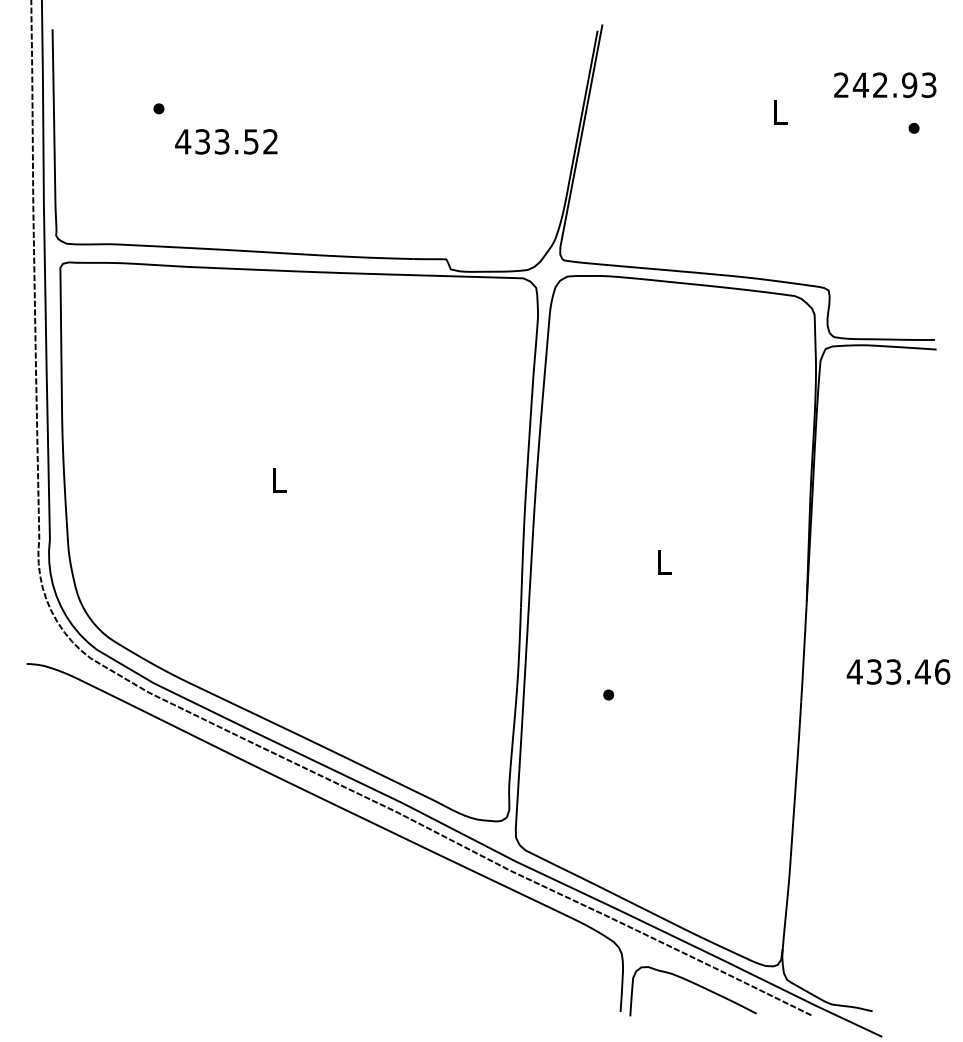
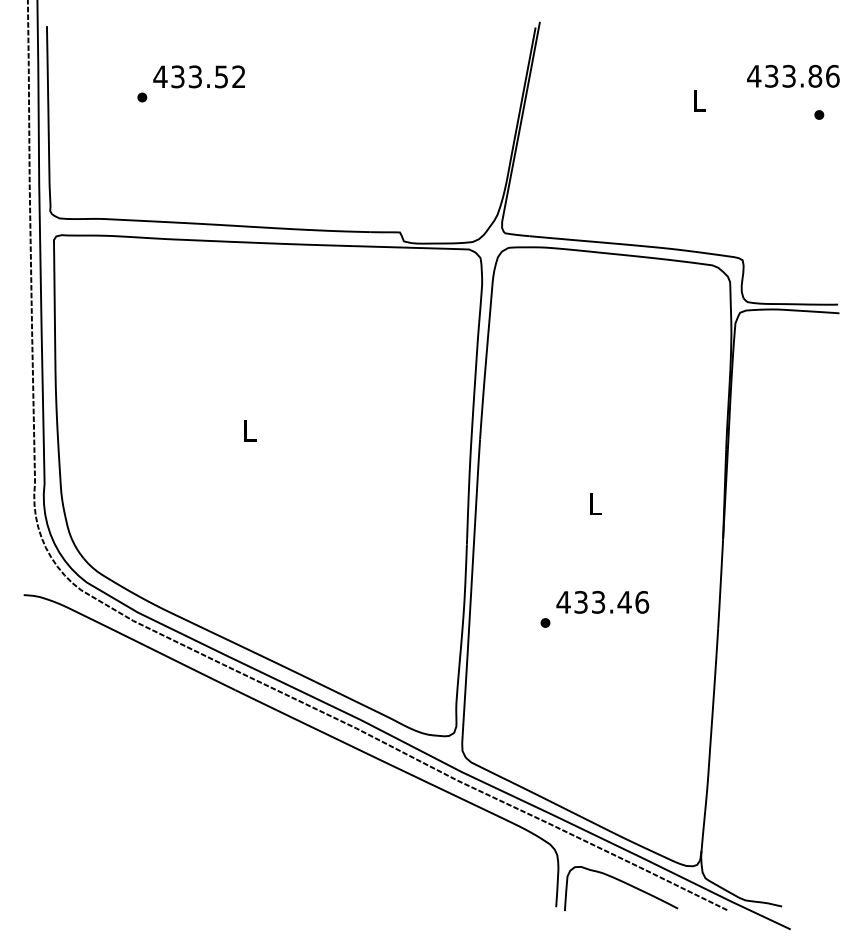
text: (884, 85) -> (792, 76), 242.93 -> 433.86
text: (226, 141) -> (199, 76), moved
text: (898, 671) -> (602, 601), moved

